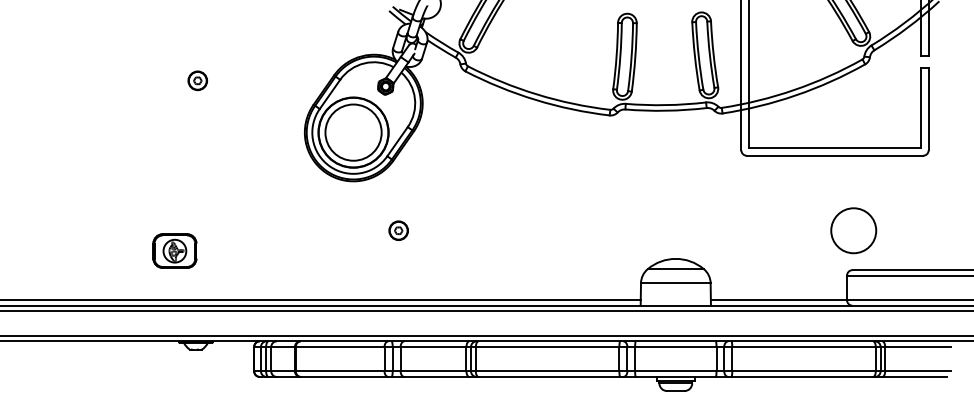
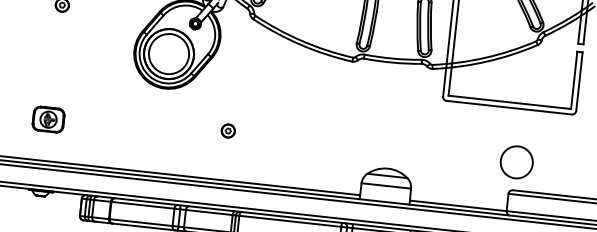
part: (398, 230) -> (228, 130), moved
part: (174, 250) -> (48, 119), moved

